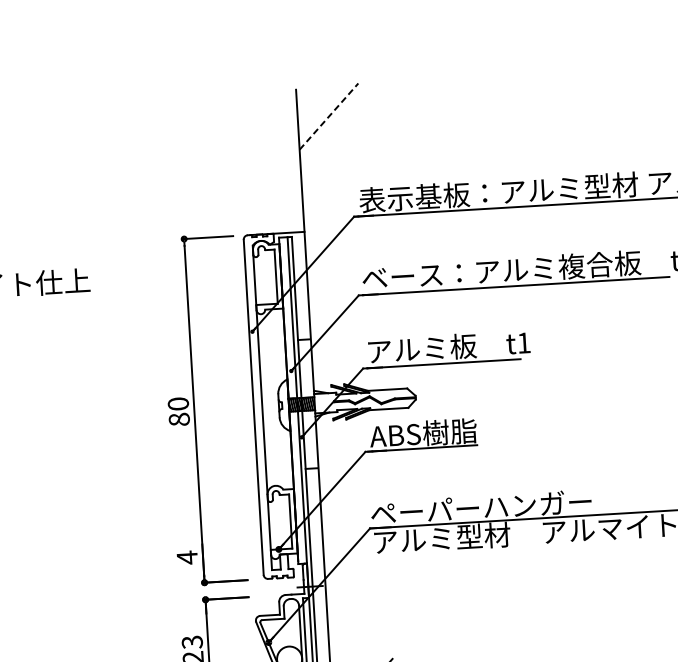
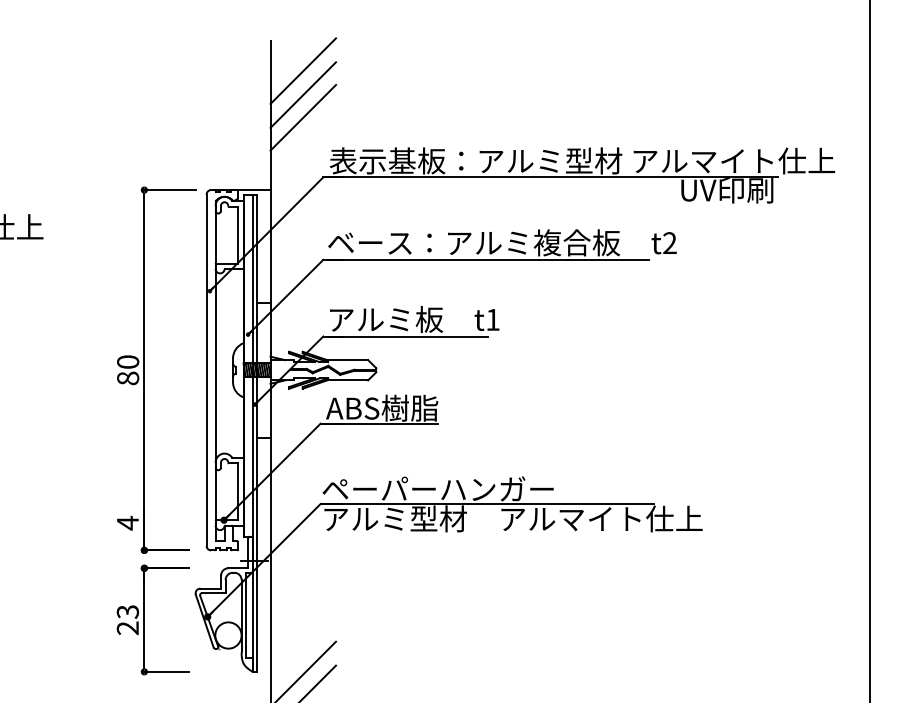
line: (329, 115) -> (303, 70), dashed -> solid
line: (330, 138) -> (303, 94), added
line: (331, 160) -> (303, 117), added

